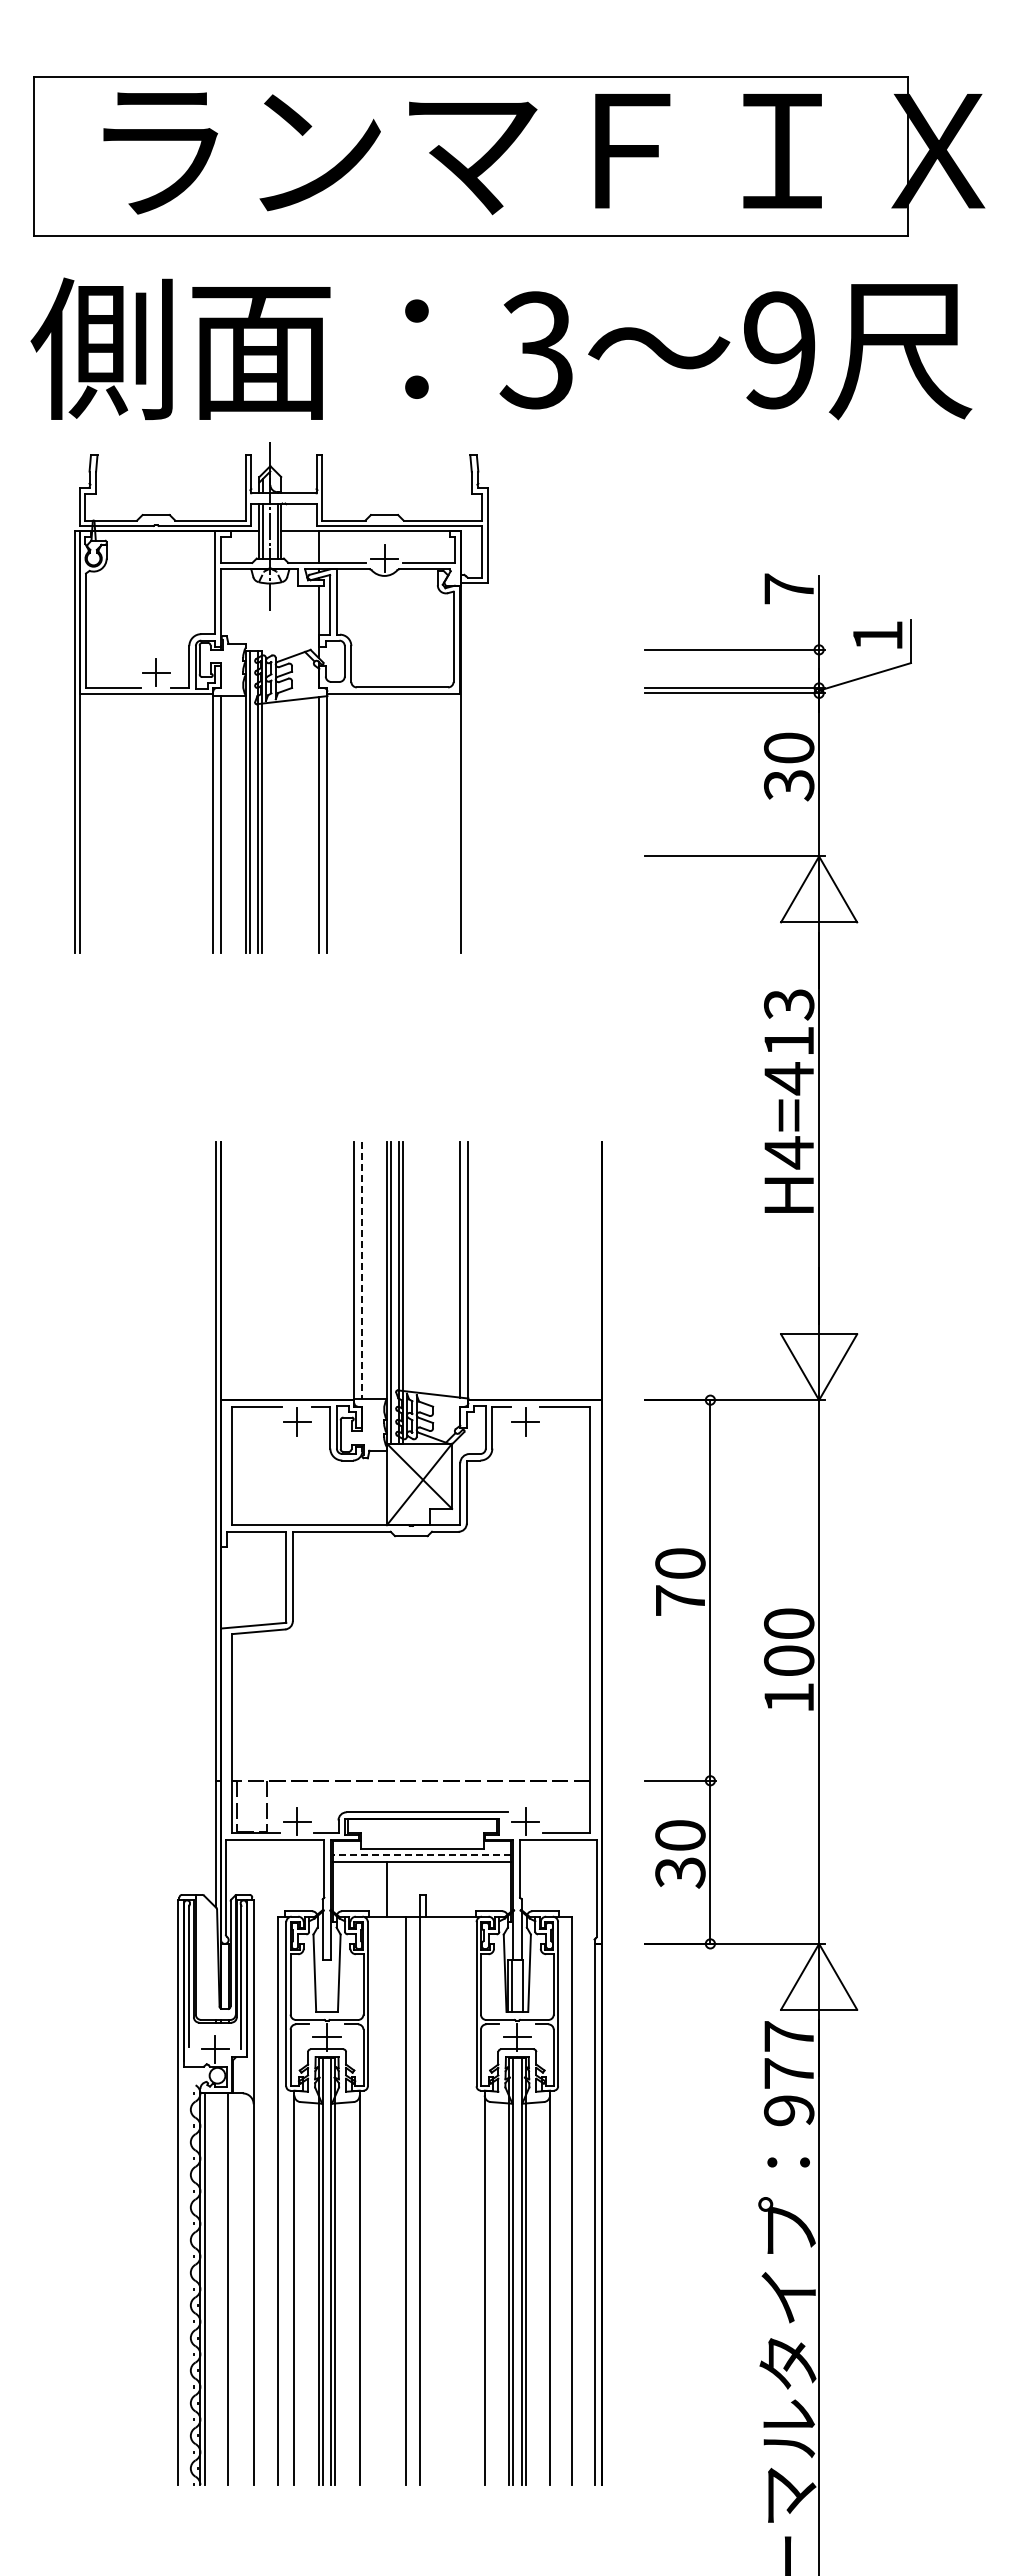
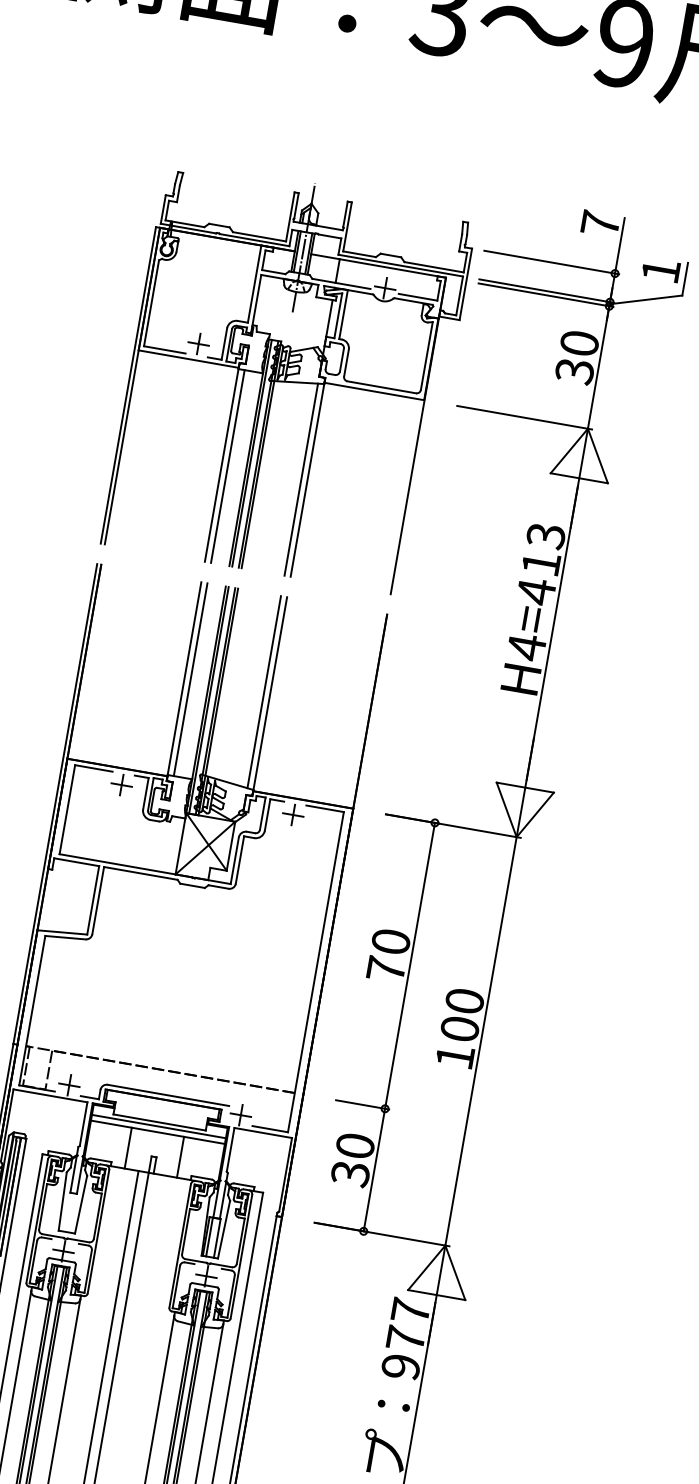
part: (281, 697) -> (289, 379), moved
line: (362, 1270) -> (190, 679), dashed -> solid
line: (421, 1854) -> (158, 1126), dashed -> solid
line: (457, 1889) -> (180, 1157), added

